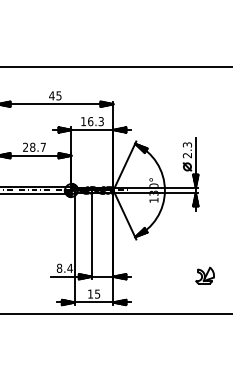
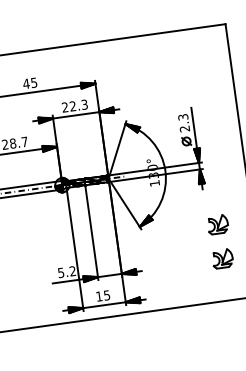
text: (87, 121) -> (69, 106), 16.3 -> 22.3
part: (204, 244) -> (217, 224), added
text: (64, 267) -> (66, 271), 8.4 -> 5.2

